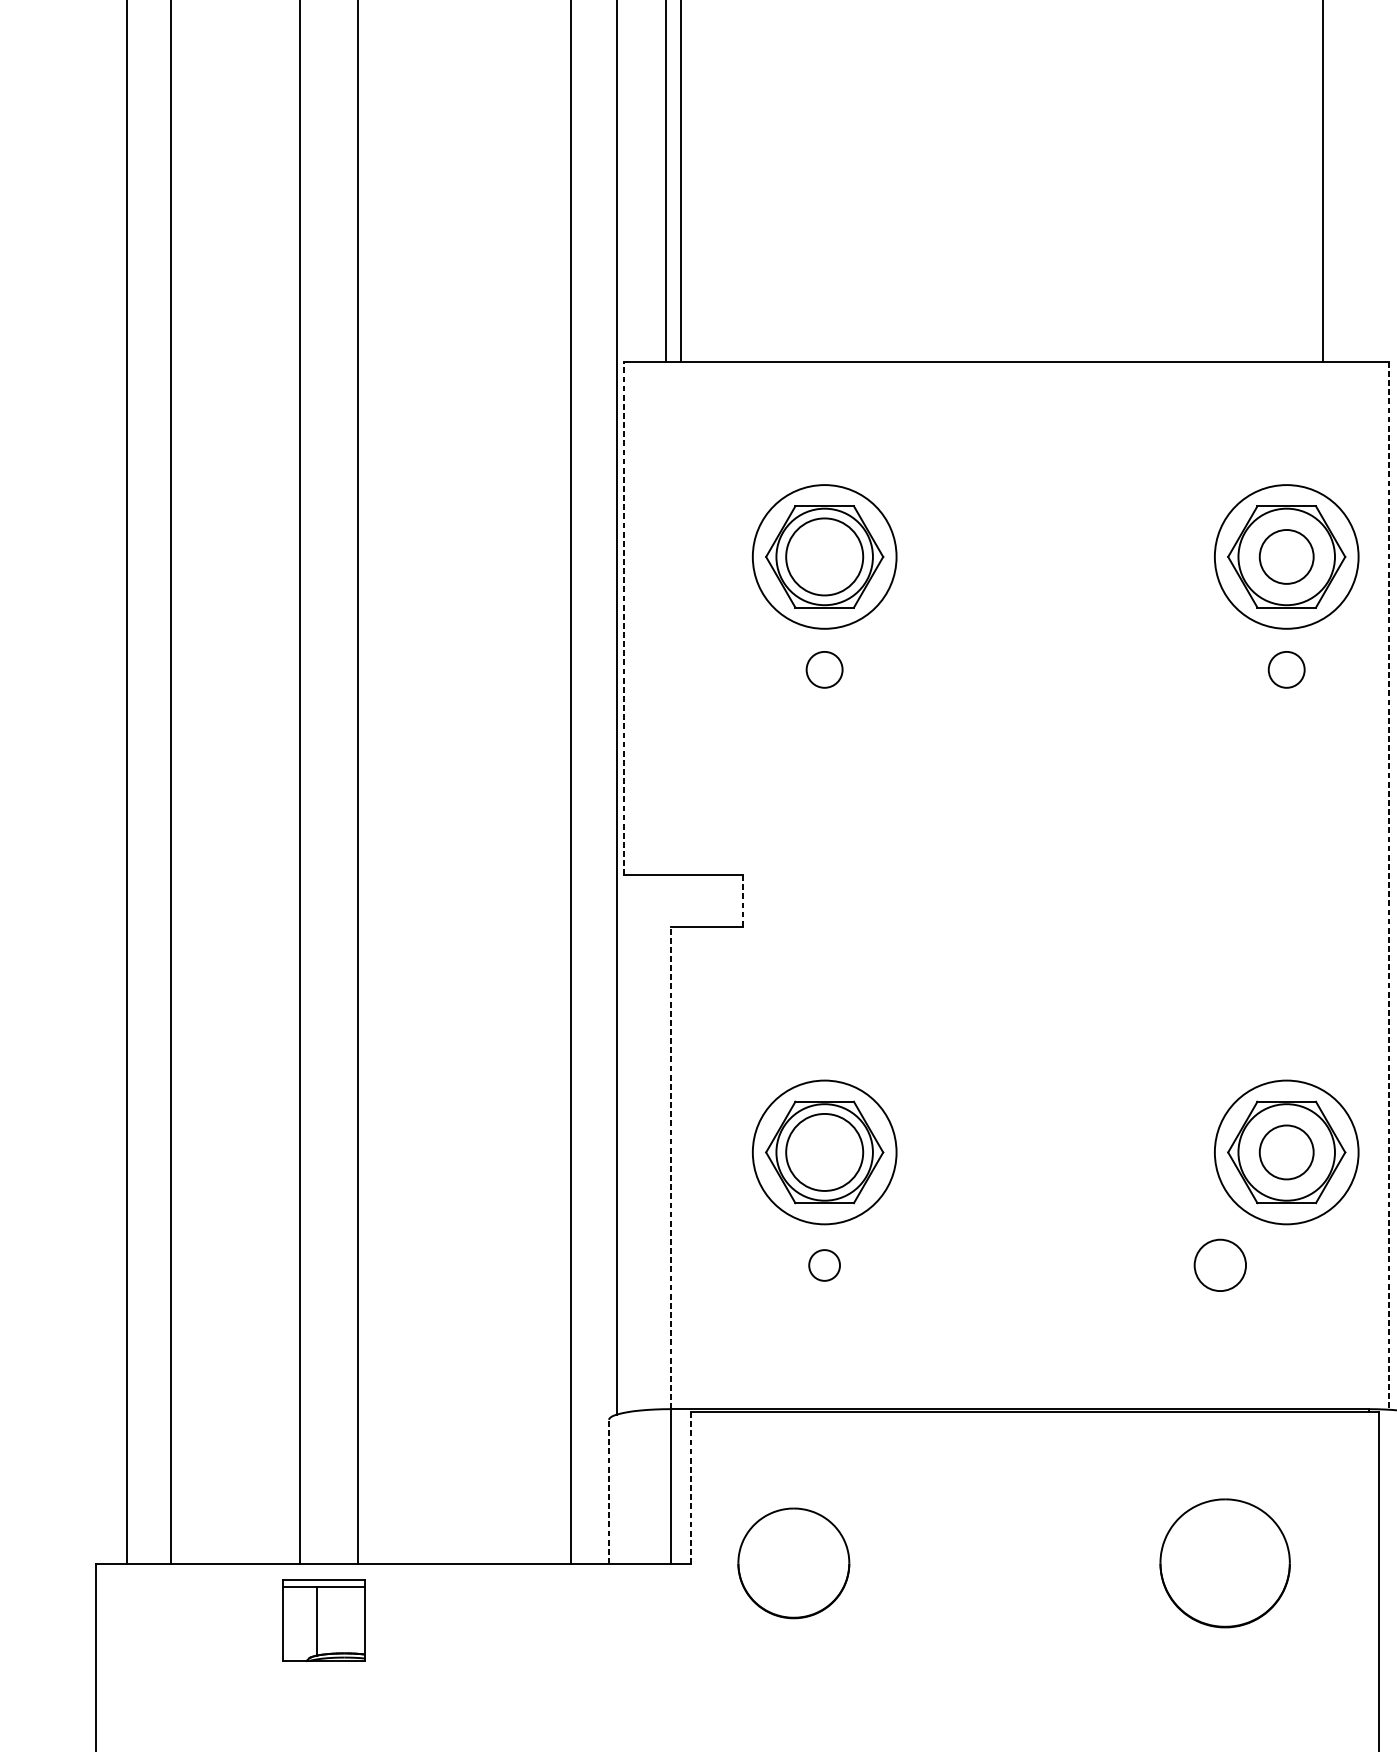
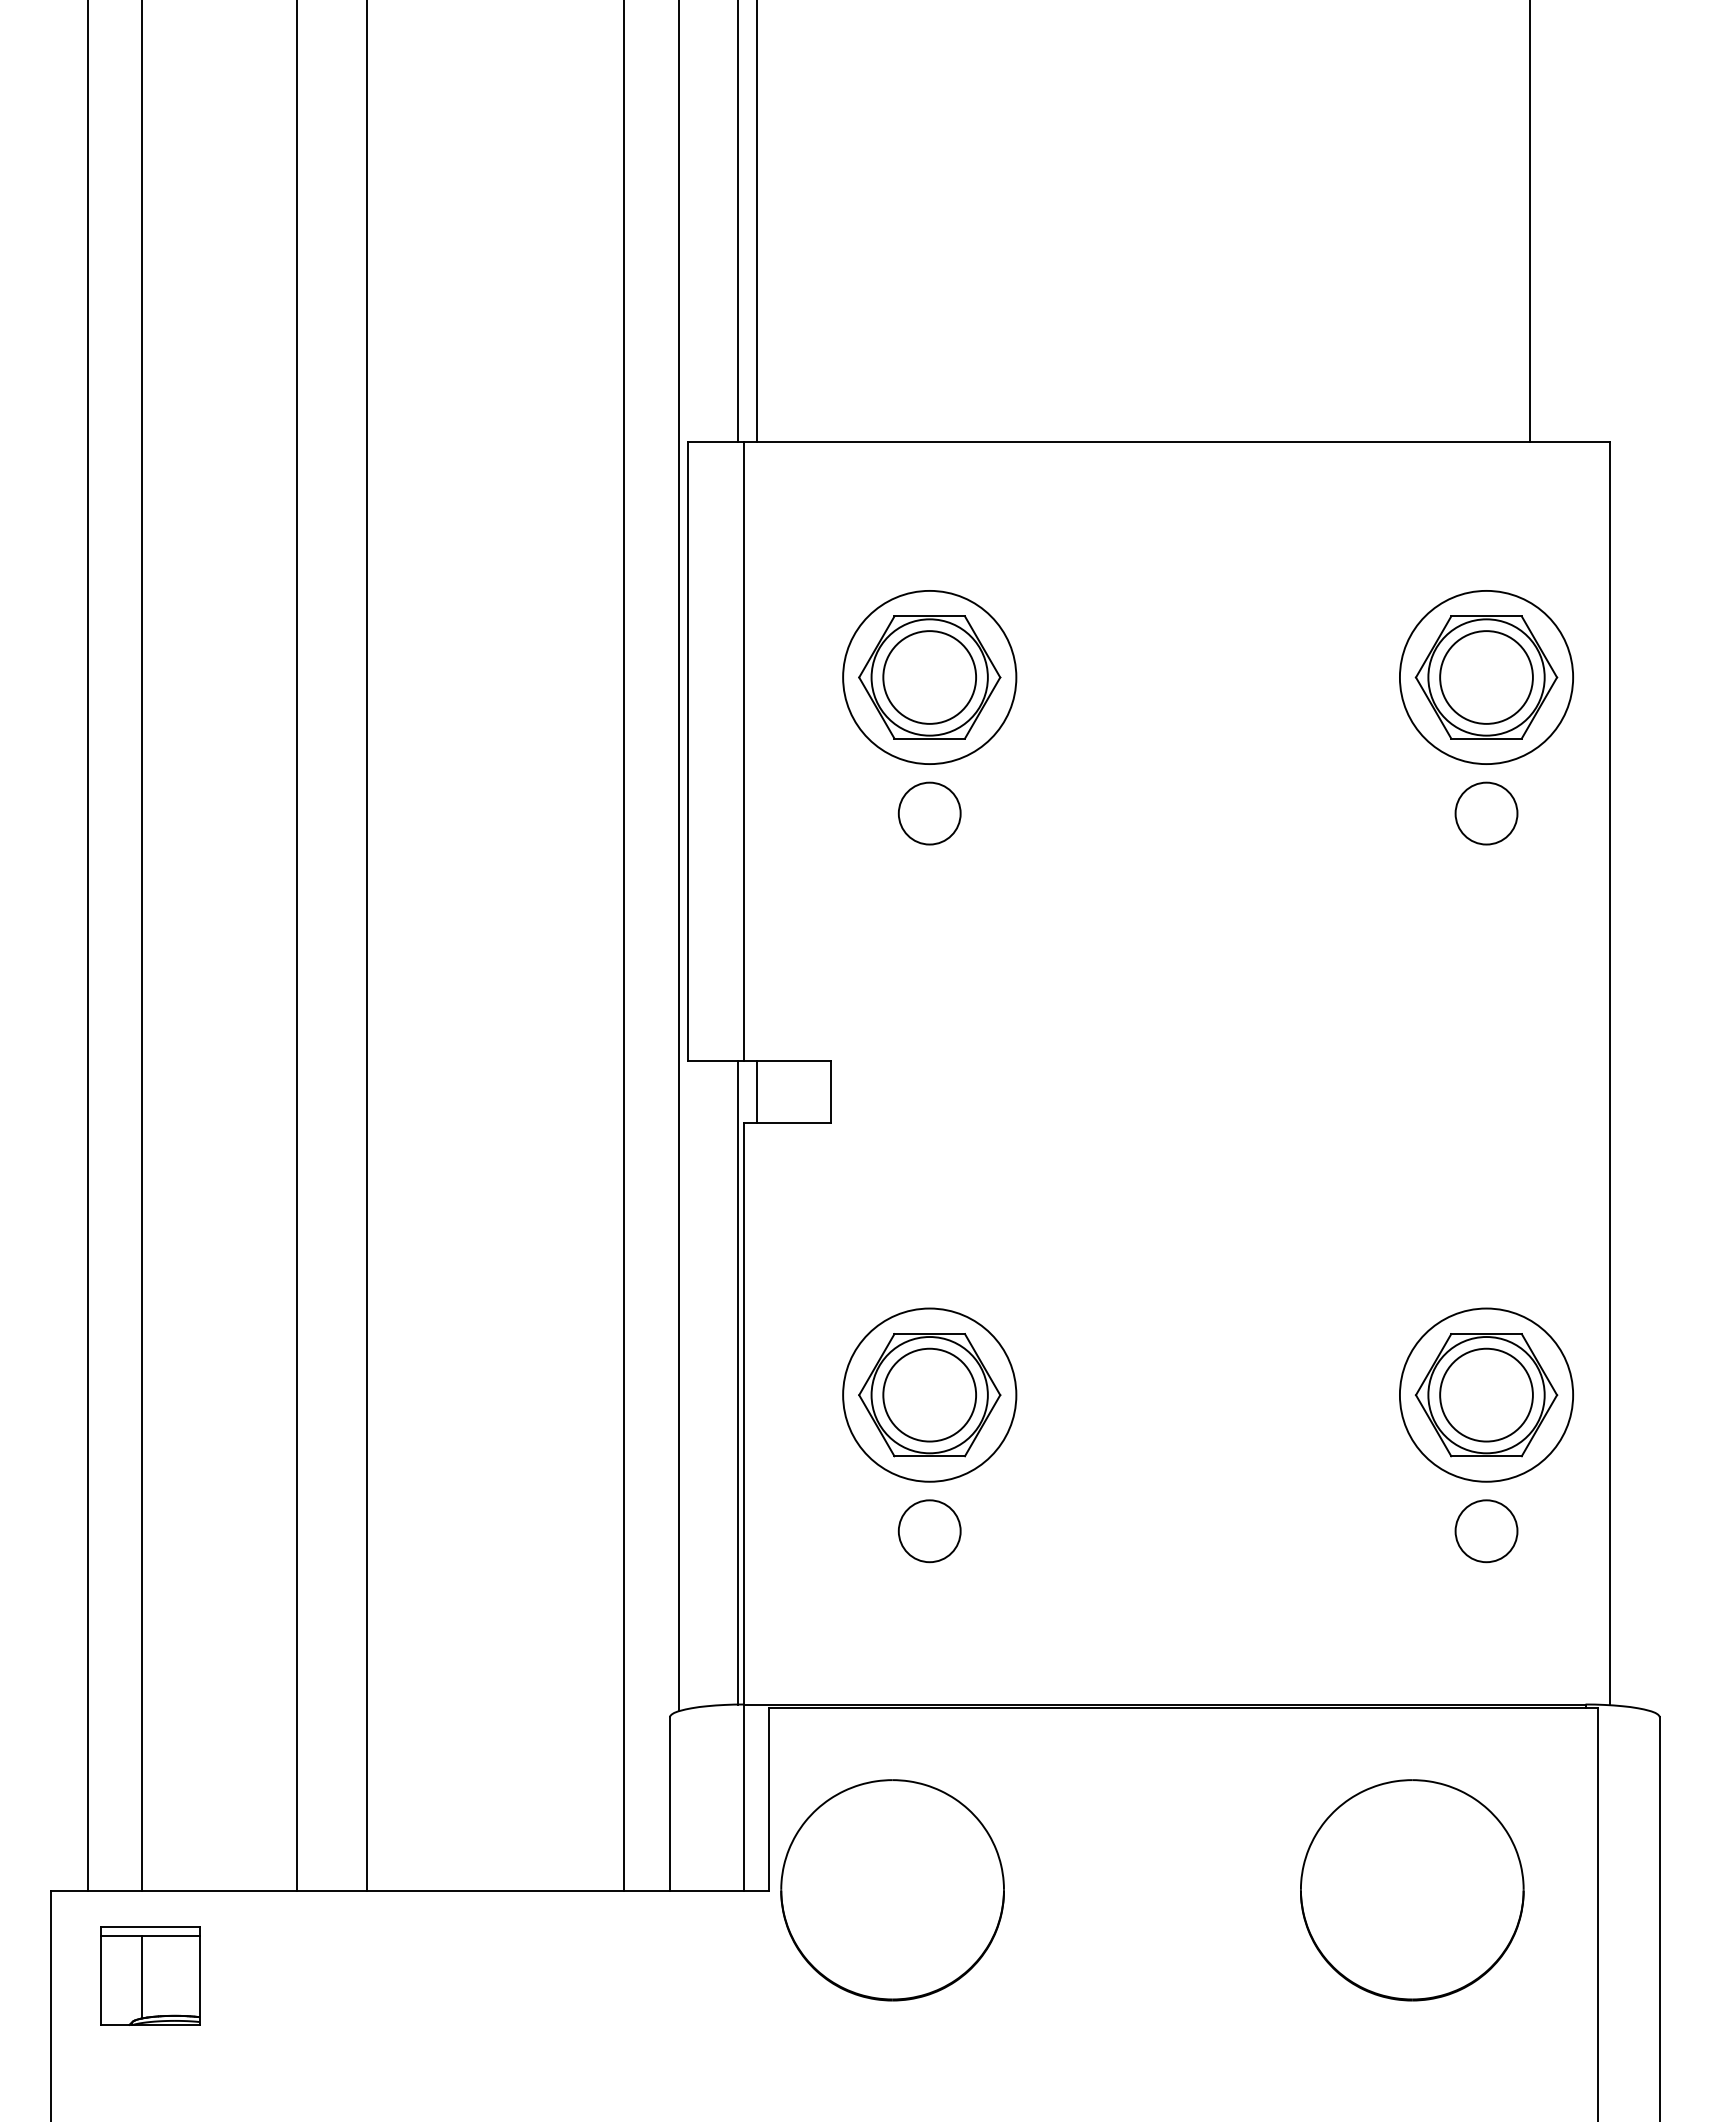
circle: (1286, 556) -> (1486, 677), size x1.43
line: (624, 618) -> (688, 751), dashed -> solid
line: (670, 618) -> (744, 751), added
circle: (824, 669) -> (929, 813), size x1.43
circle: (1286, 669) -> (1486, 813), size x1.43
line: (1389, 885) -> (1610, 1073), dashed -> solid
line: (680, 900) -> (756, 1091), added
line: (742, 901) -> (830, 1092), dashed -> solid
line: (665, 1141) -> (737, 1382), added
circle: (1286, 1151) -> (1486, 1394), size x1.43
line: (670, 1167) -> (744, 1413), dashed -> solid
circle: (824, 1265) -> (929, 1531), size x1.67
circle: (1220, 1265) -> (1486, 1531), moved
line: (690, 1487) -> (768, 1799), dashed -> solid
line: (608, 1492) -> (669, 1804), dashed -> solid
part: (793, 1563) -> (892, 1890), size x1.67
part: (1225, 1563) -> (1412, 1890), size x1.43
part: (324, 1619) -> (150, 1975), moved

